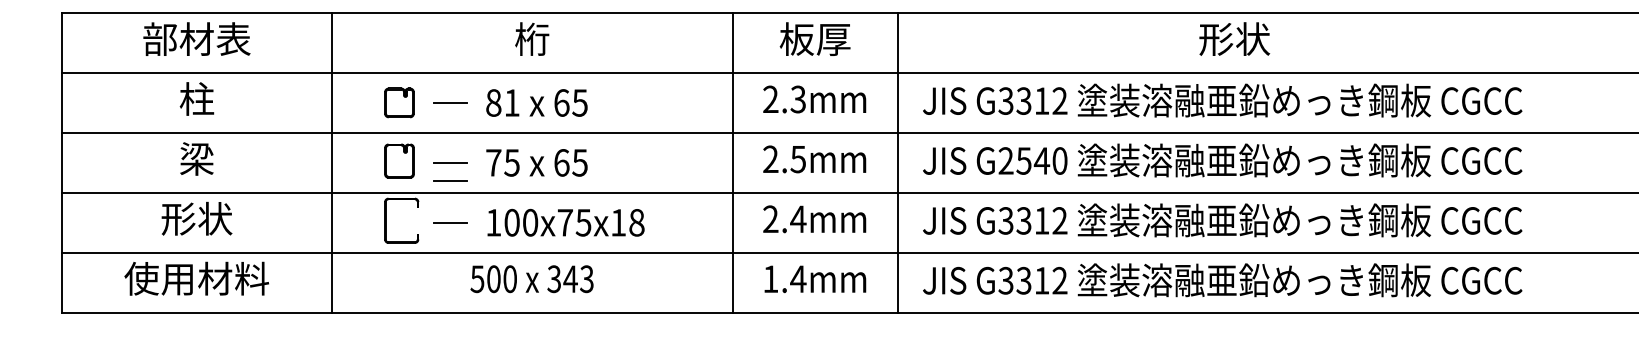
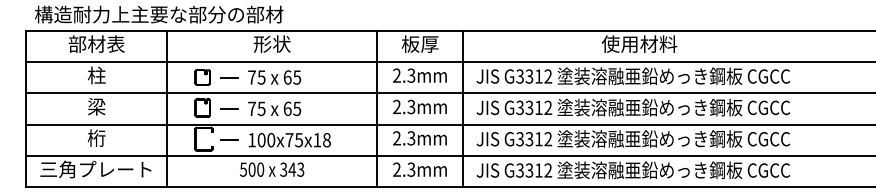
text: (530, 37) -> (271, 43), 桁 -> 形状
text: (1234, 37) -> (639, 43), 形状 -> 使用材料
text: (502, 102) -> (256, 77), 81 -> 75
text: (798, 158) -> (411, 106), 2.5mm -> 2.3mm
text: (1033, 160) -> (534, 107), G2540 -> G3312
line: (450, 179) -> (229, 117), removed
text: (196, 217) -> (96, 137), 形状 -> 桁
text: (798, 219) -> (411, 138), 2.4mm -> 2.3mm
text: (194, 278) -> (95, 169), 使用材料 -> 三角プレート
text: (785, 278) -> (404, 169), 1.4mm -> 2.3mm

